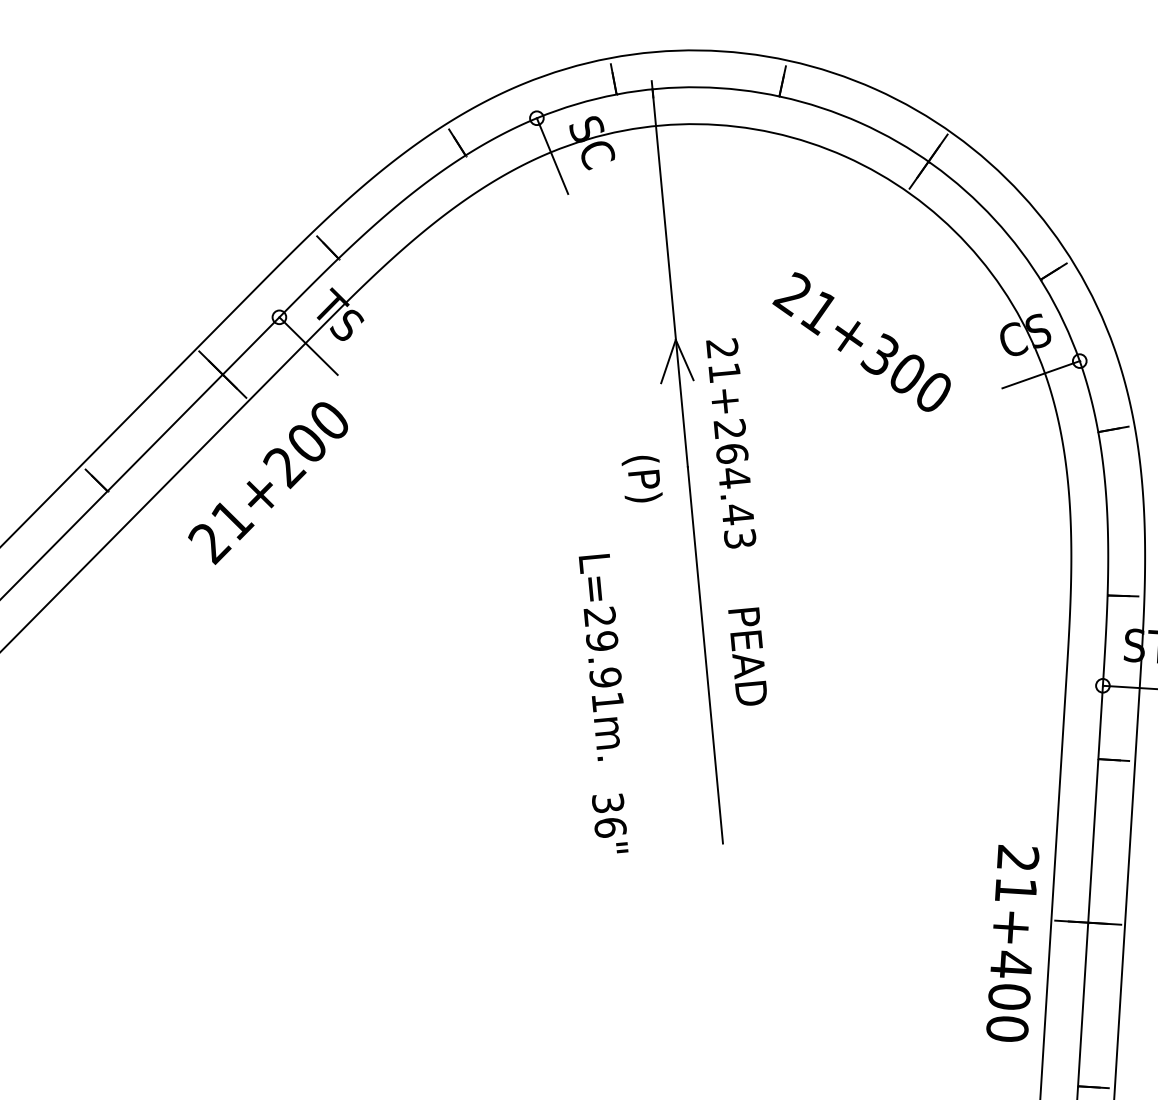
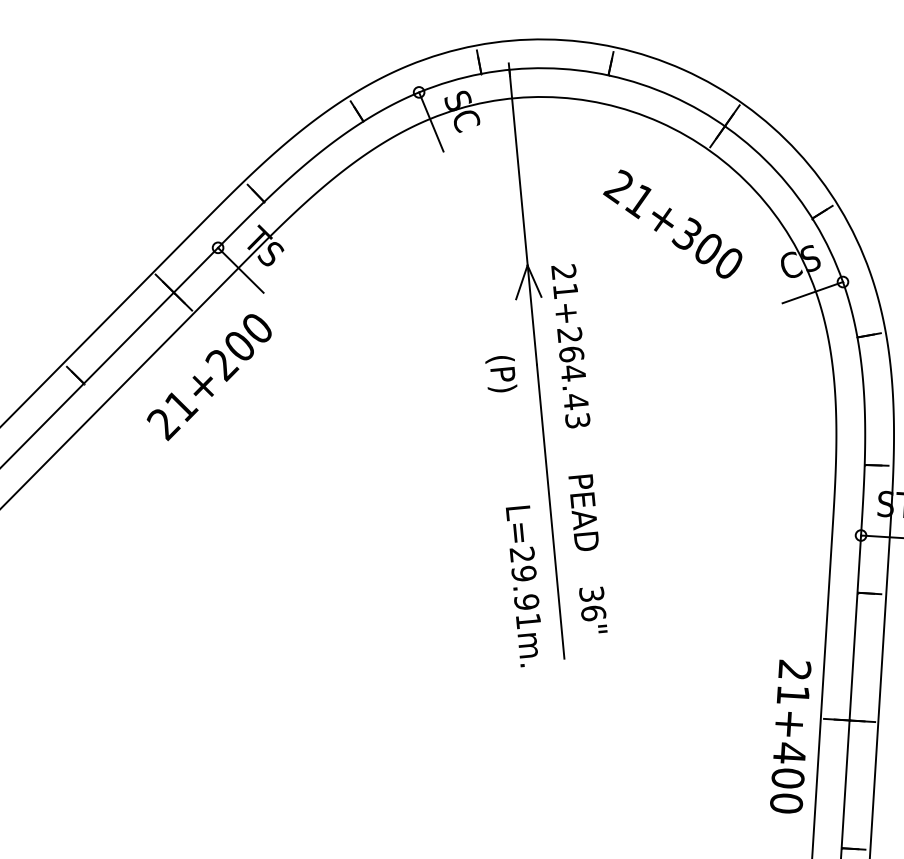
text: (861, 341) -> (672, 223), moved
text: (601, 657) -> (523, 586), moved
text: (610, 822) -> (593, 609), moved

